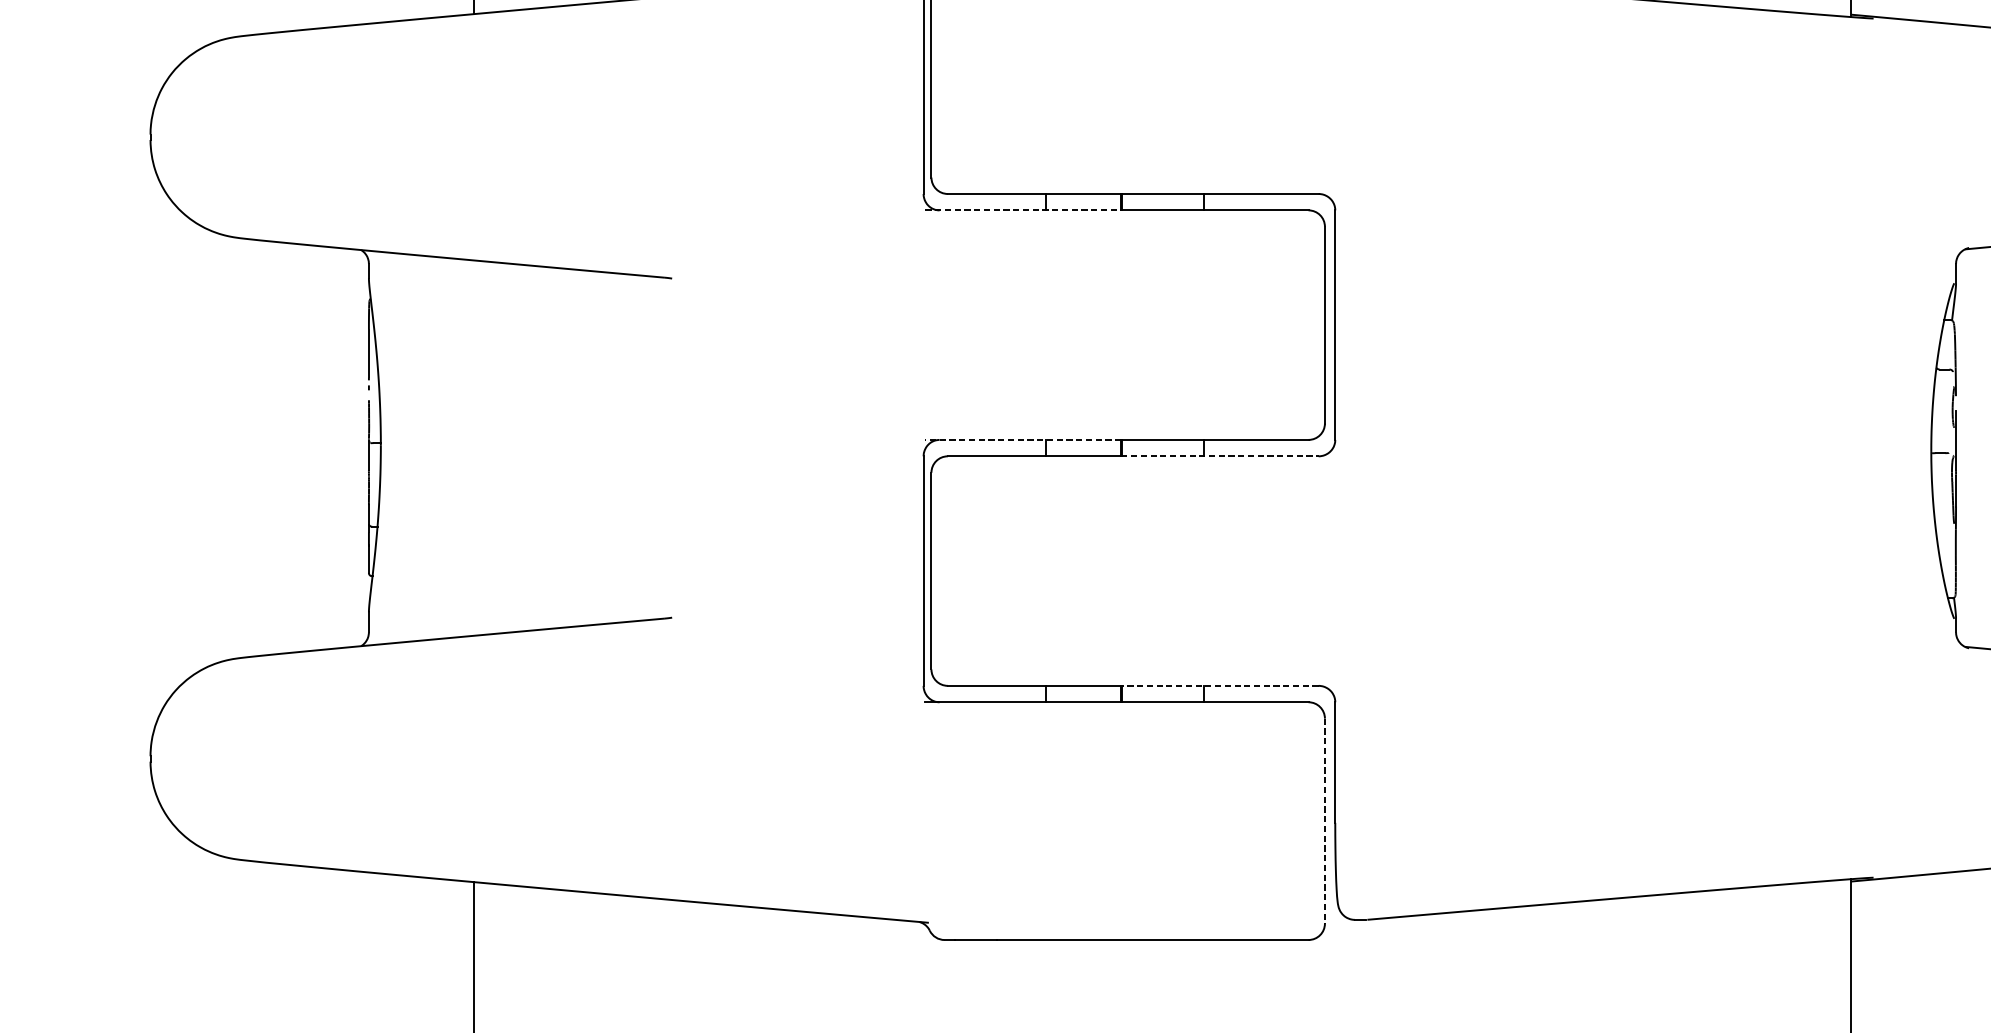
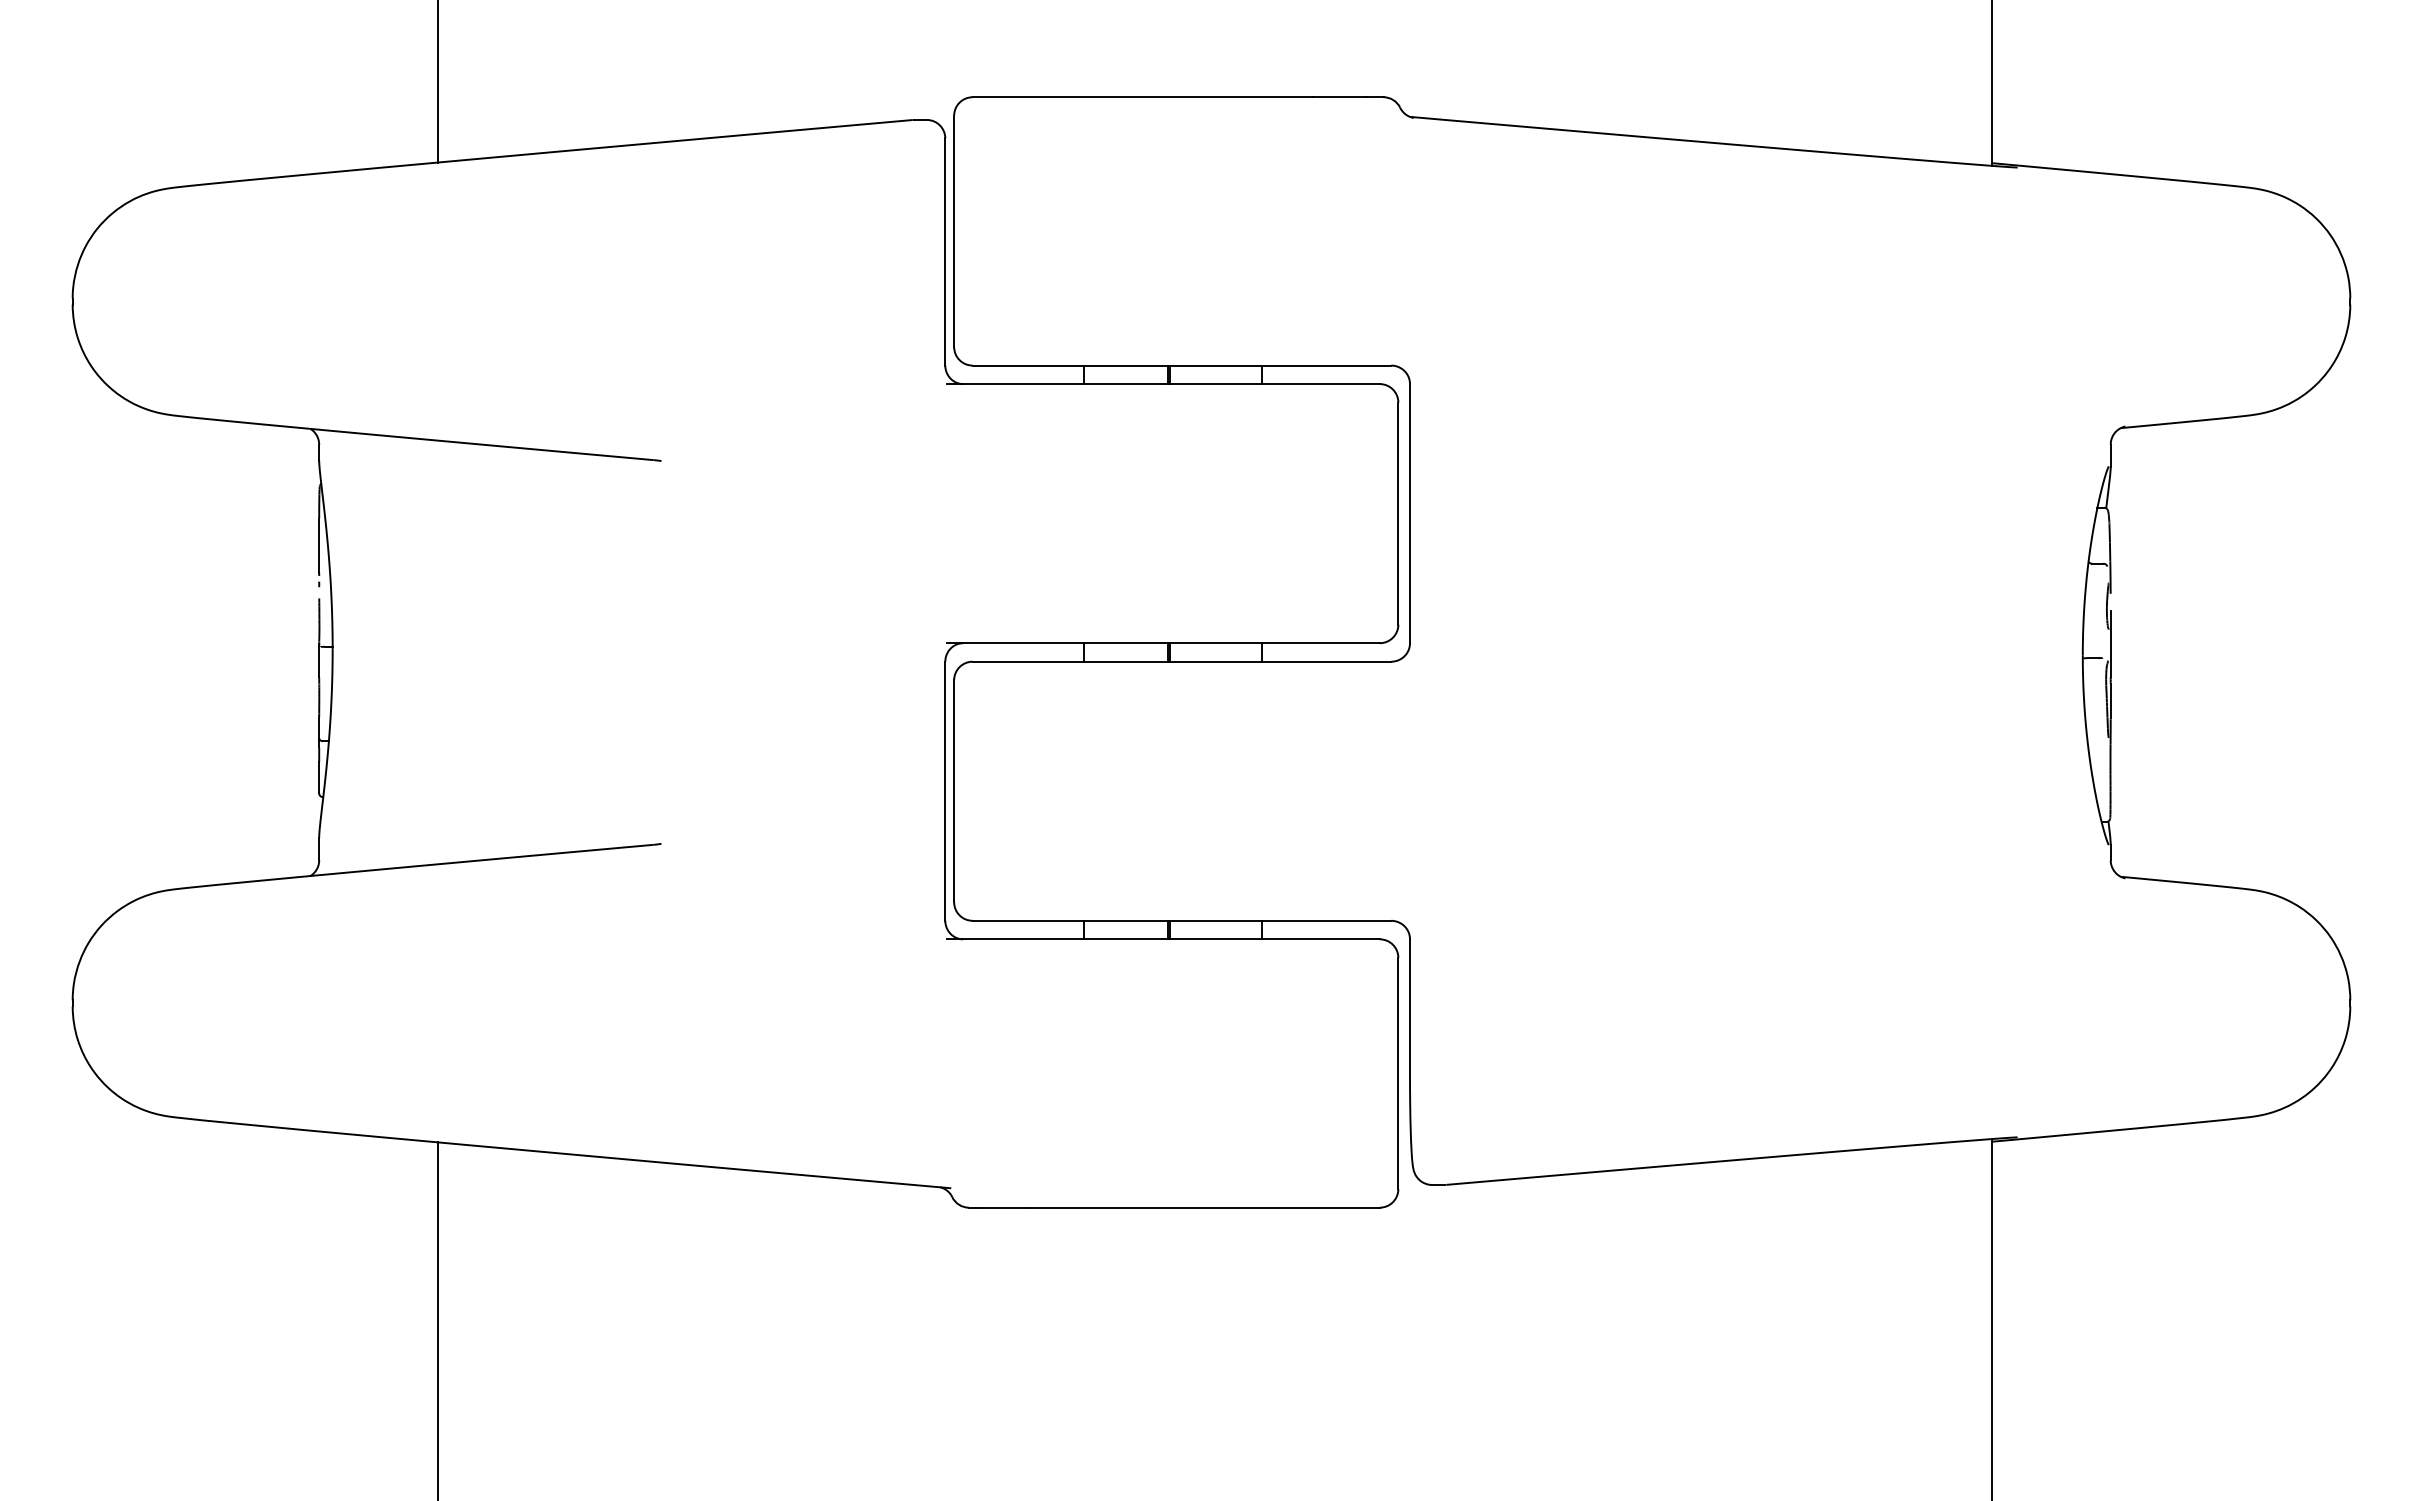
line: (1022, 210) -> (1057, 384), dashed -> solid
line: (1022, 440) -> (1057, 643), dashed -> solid
line: (1220, 456) -> (1280, 661), dashed -> solid
line: (1219, 685) -> (1279, 920), dashed -> solid
line: (1325, 821) -> (1398, 1073), dashed -> solid

